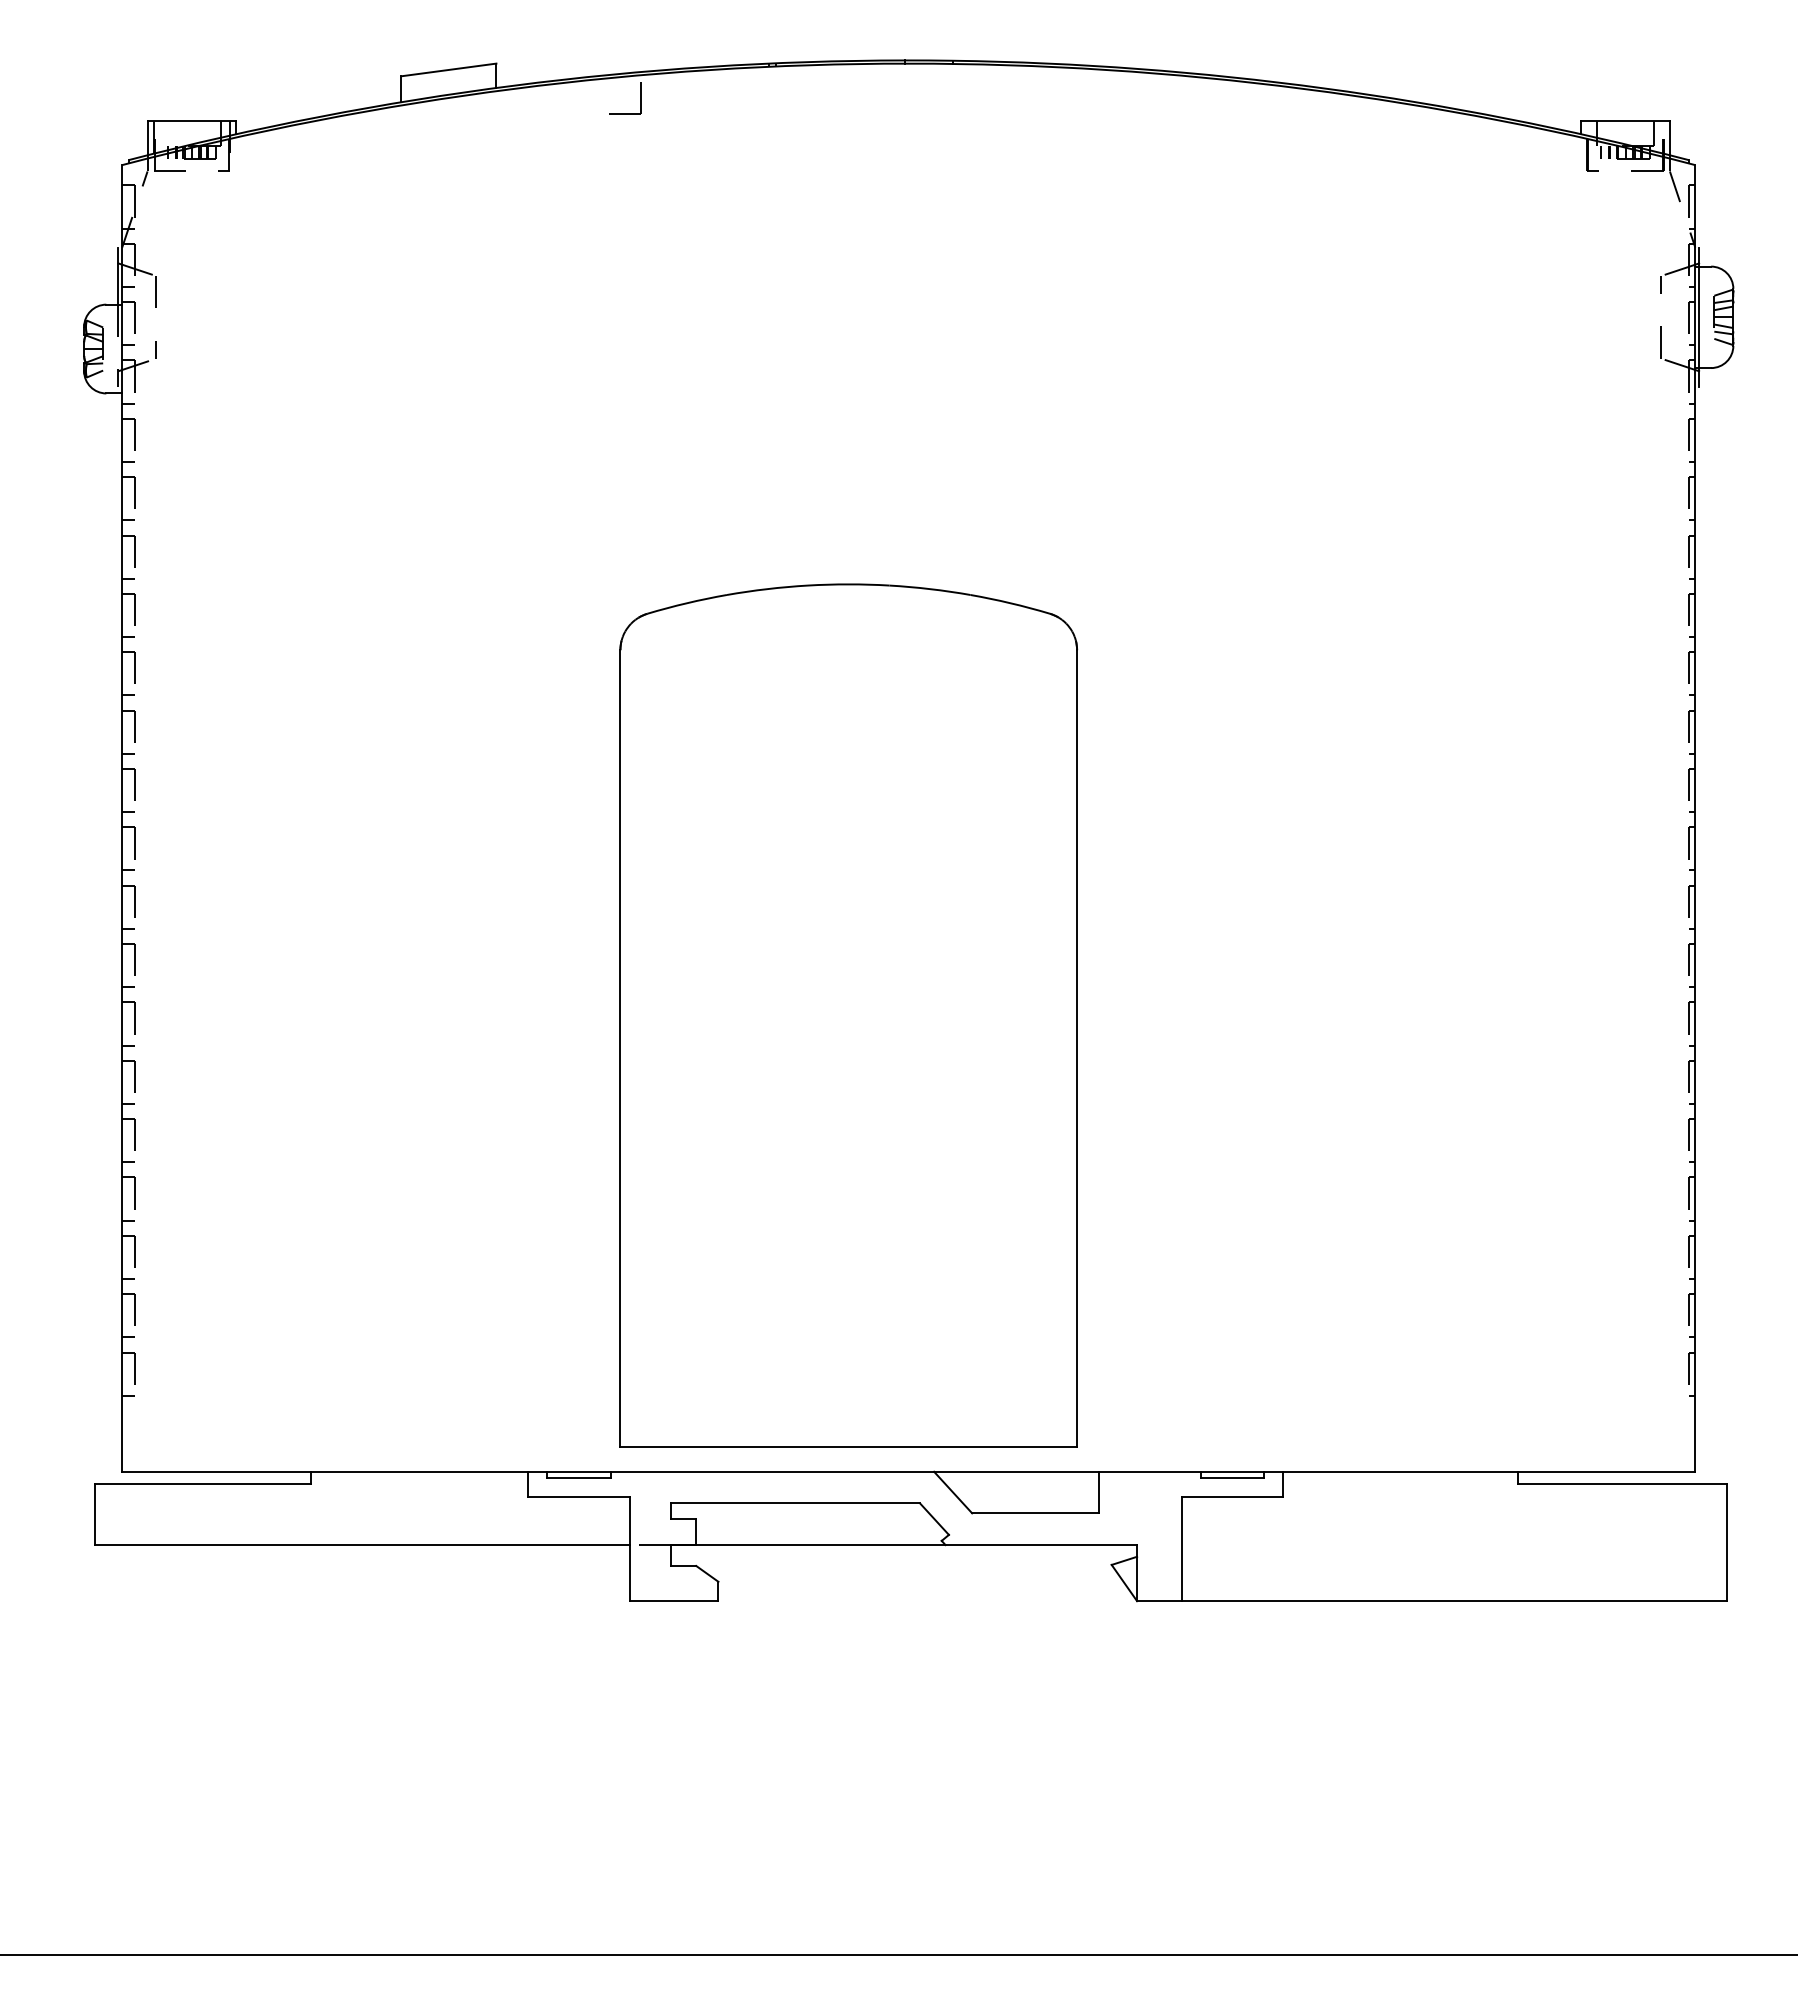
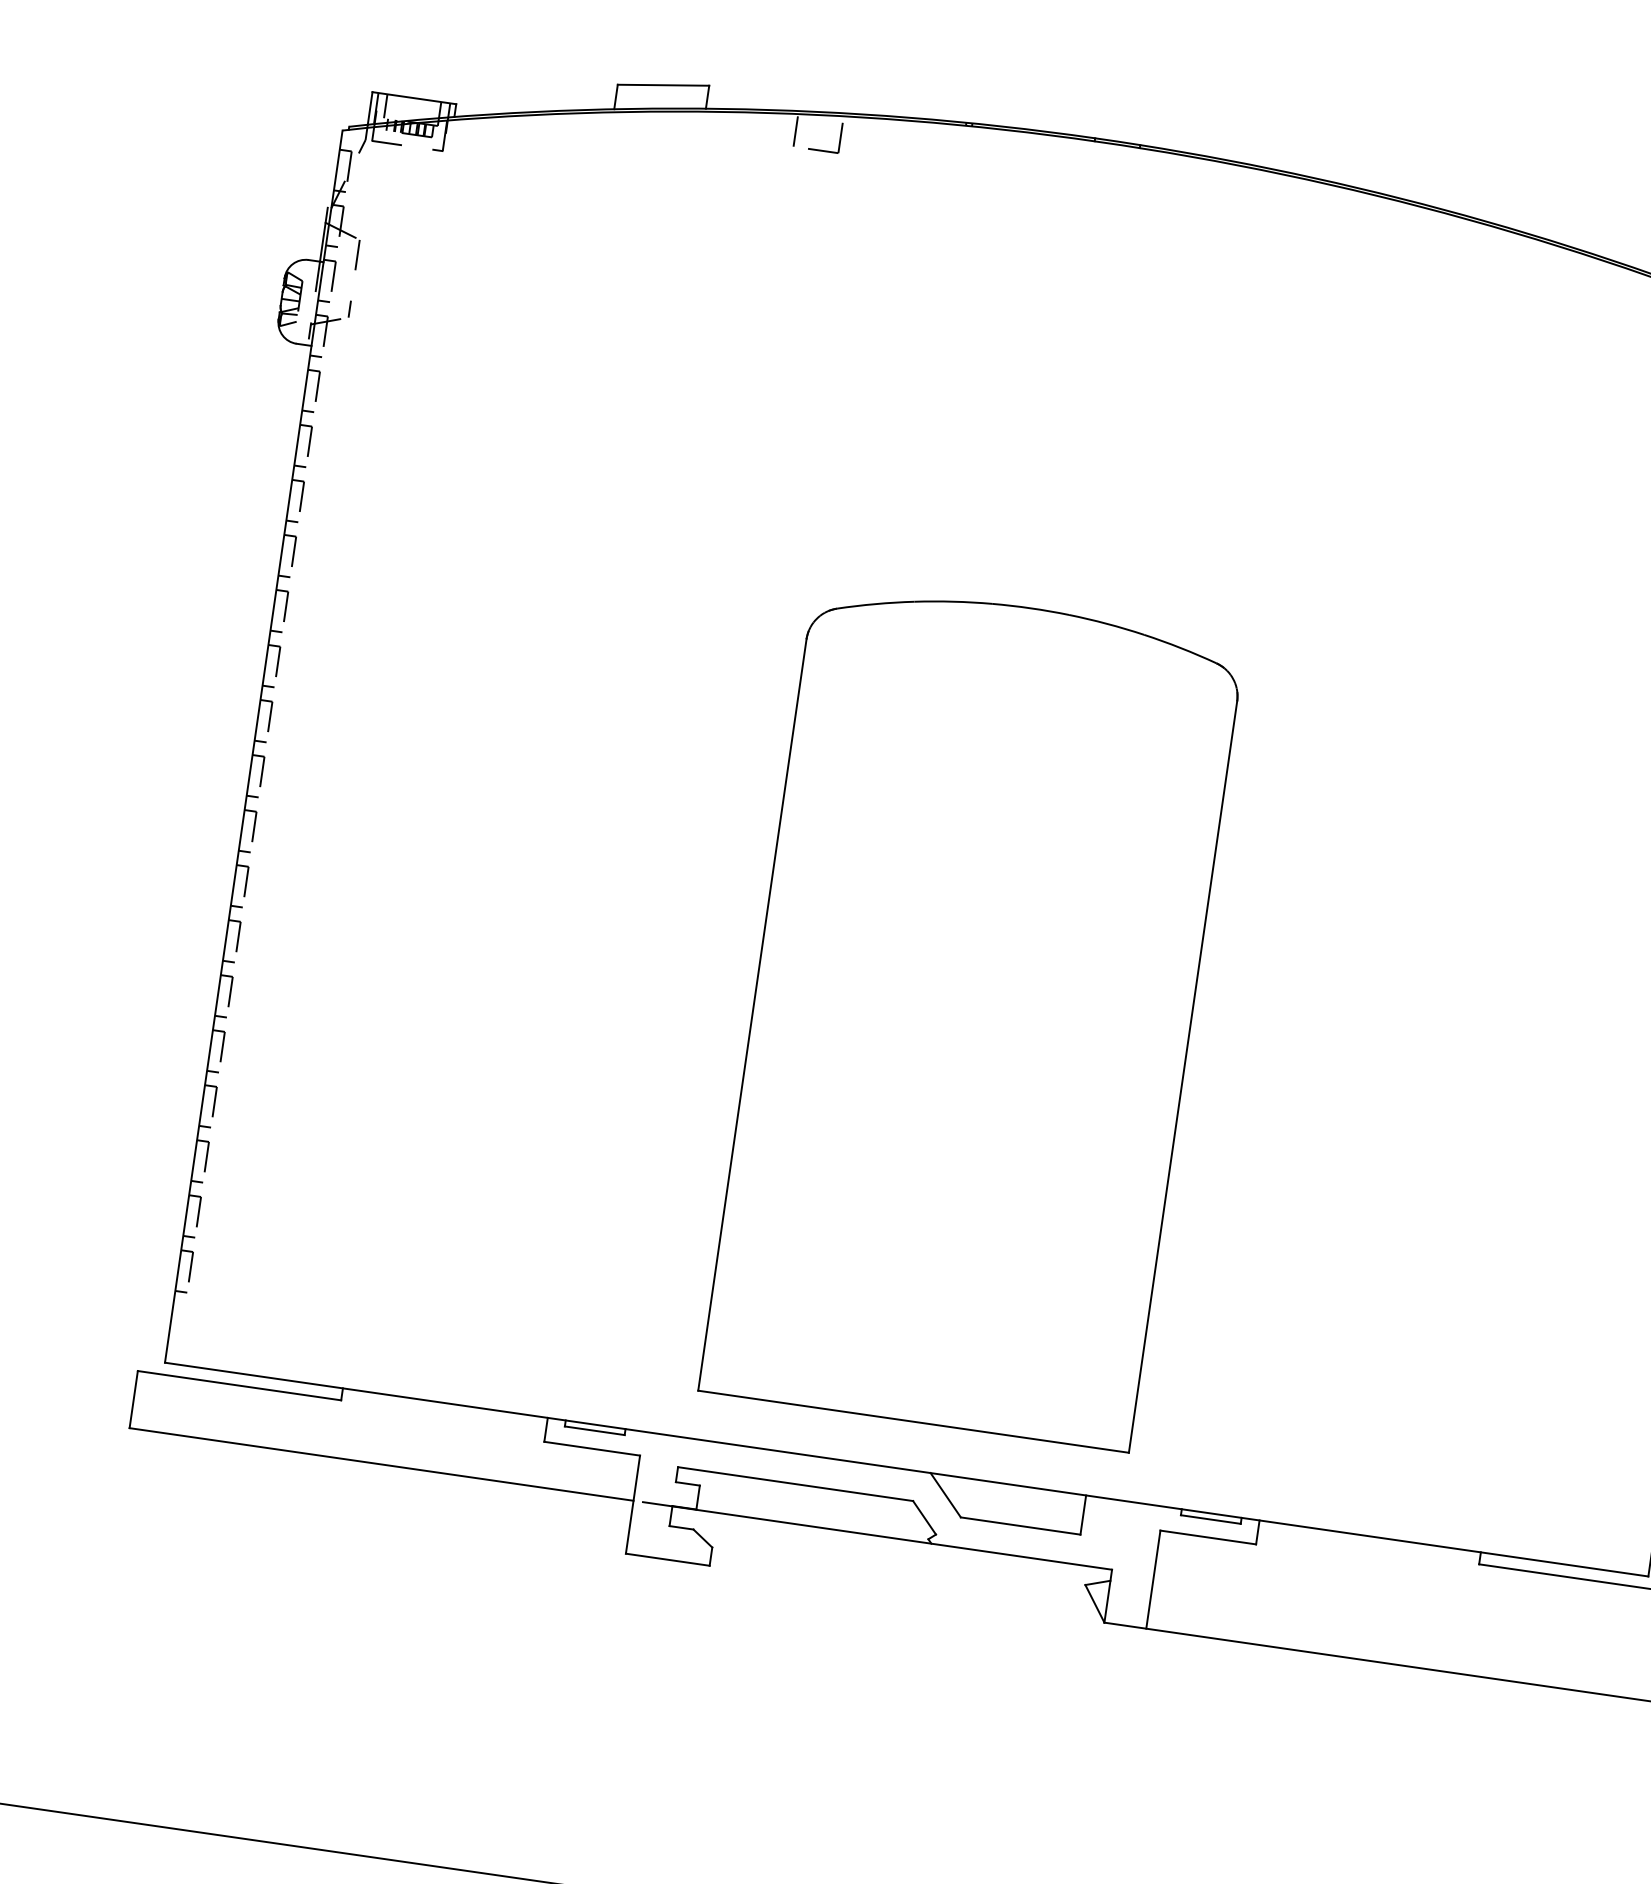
line: (593, 95) -> (796, 128), added
line: (163, 133) -> (385, 106), added
part: (848, 1015) -> (971, 1014), moved

